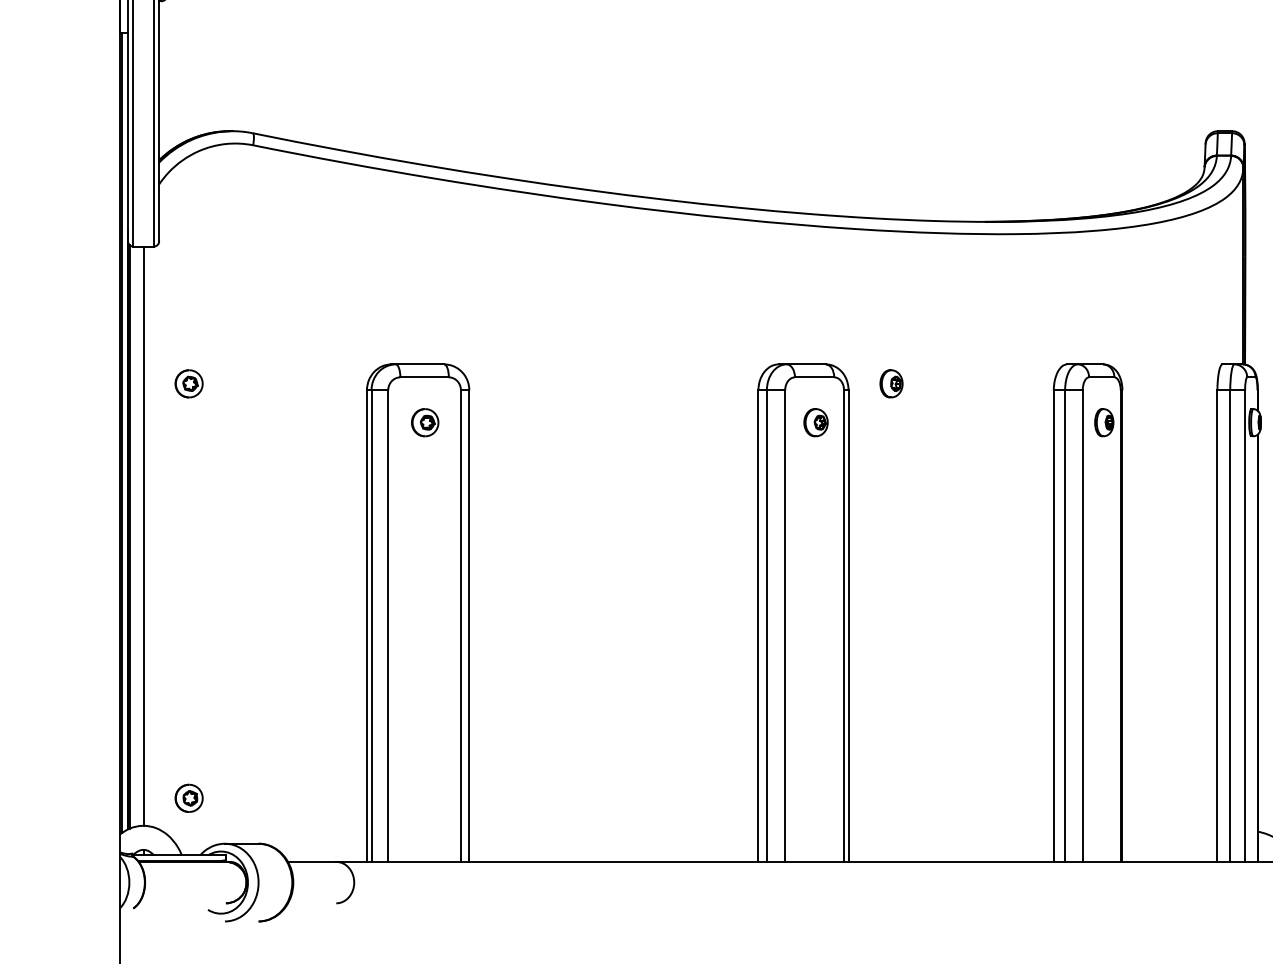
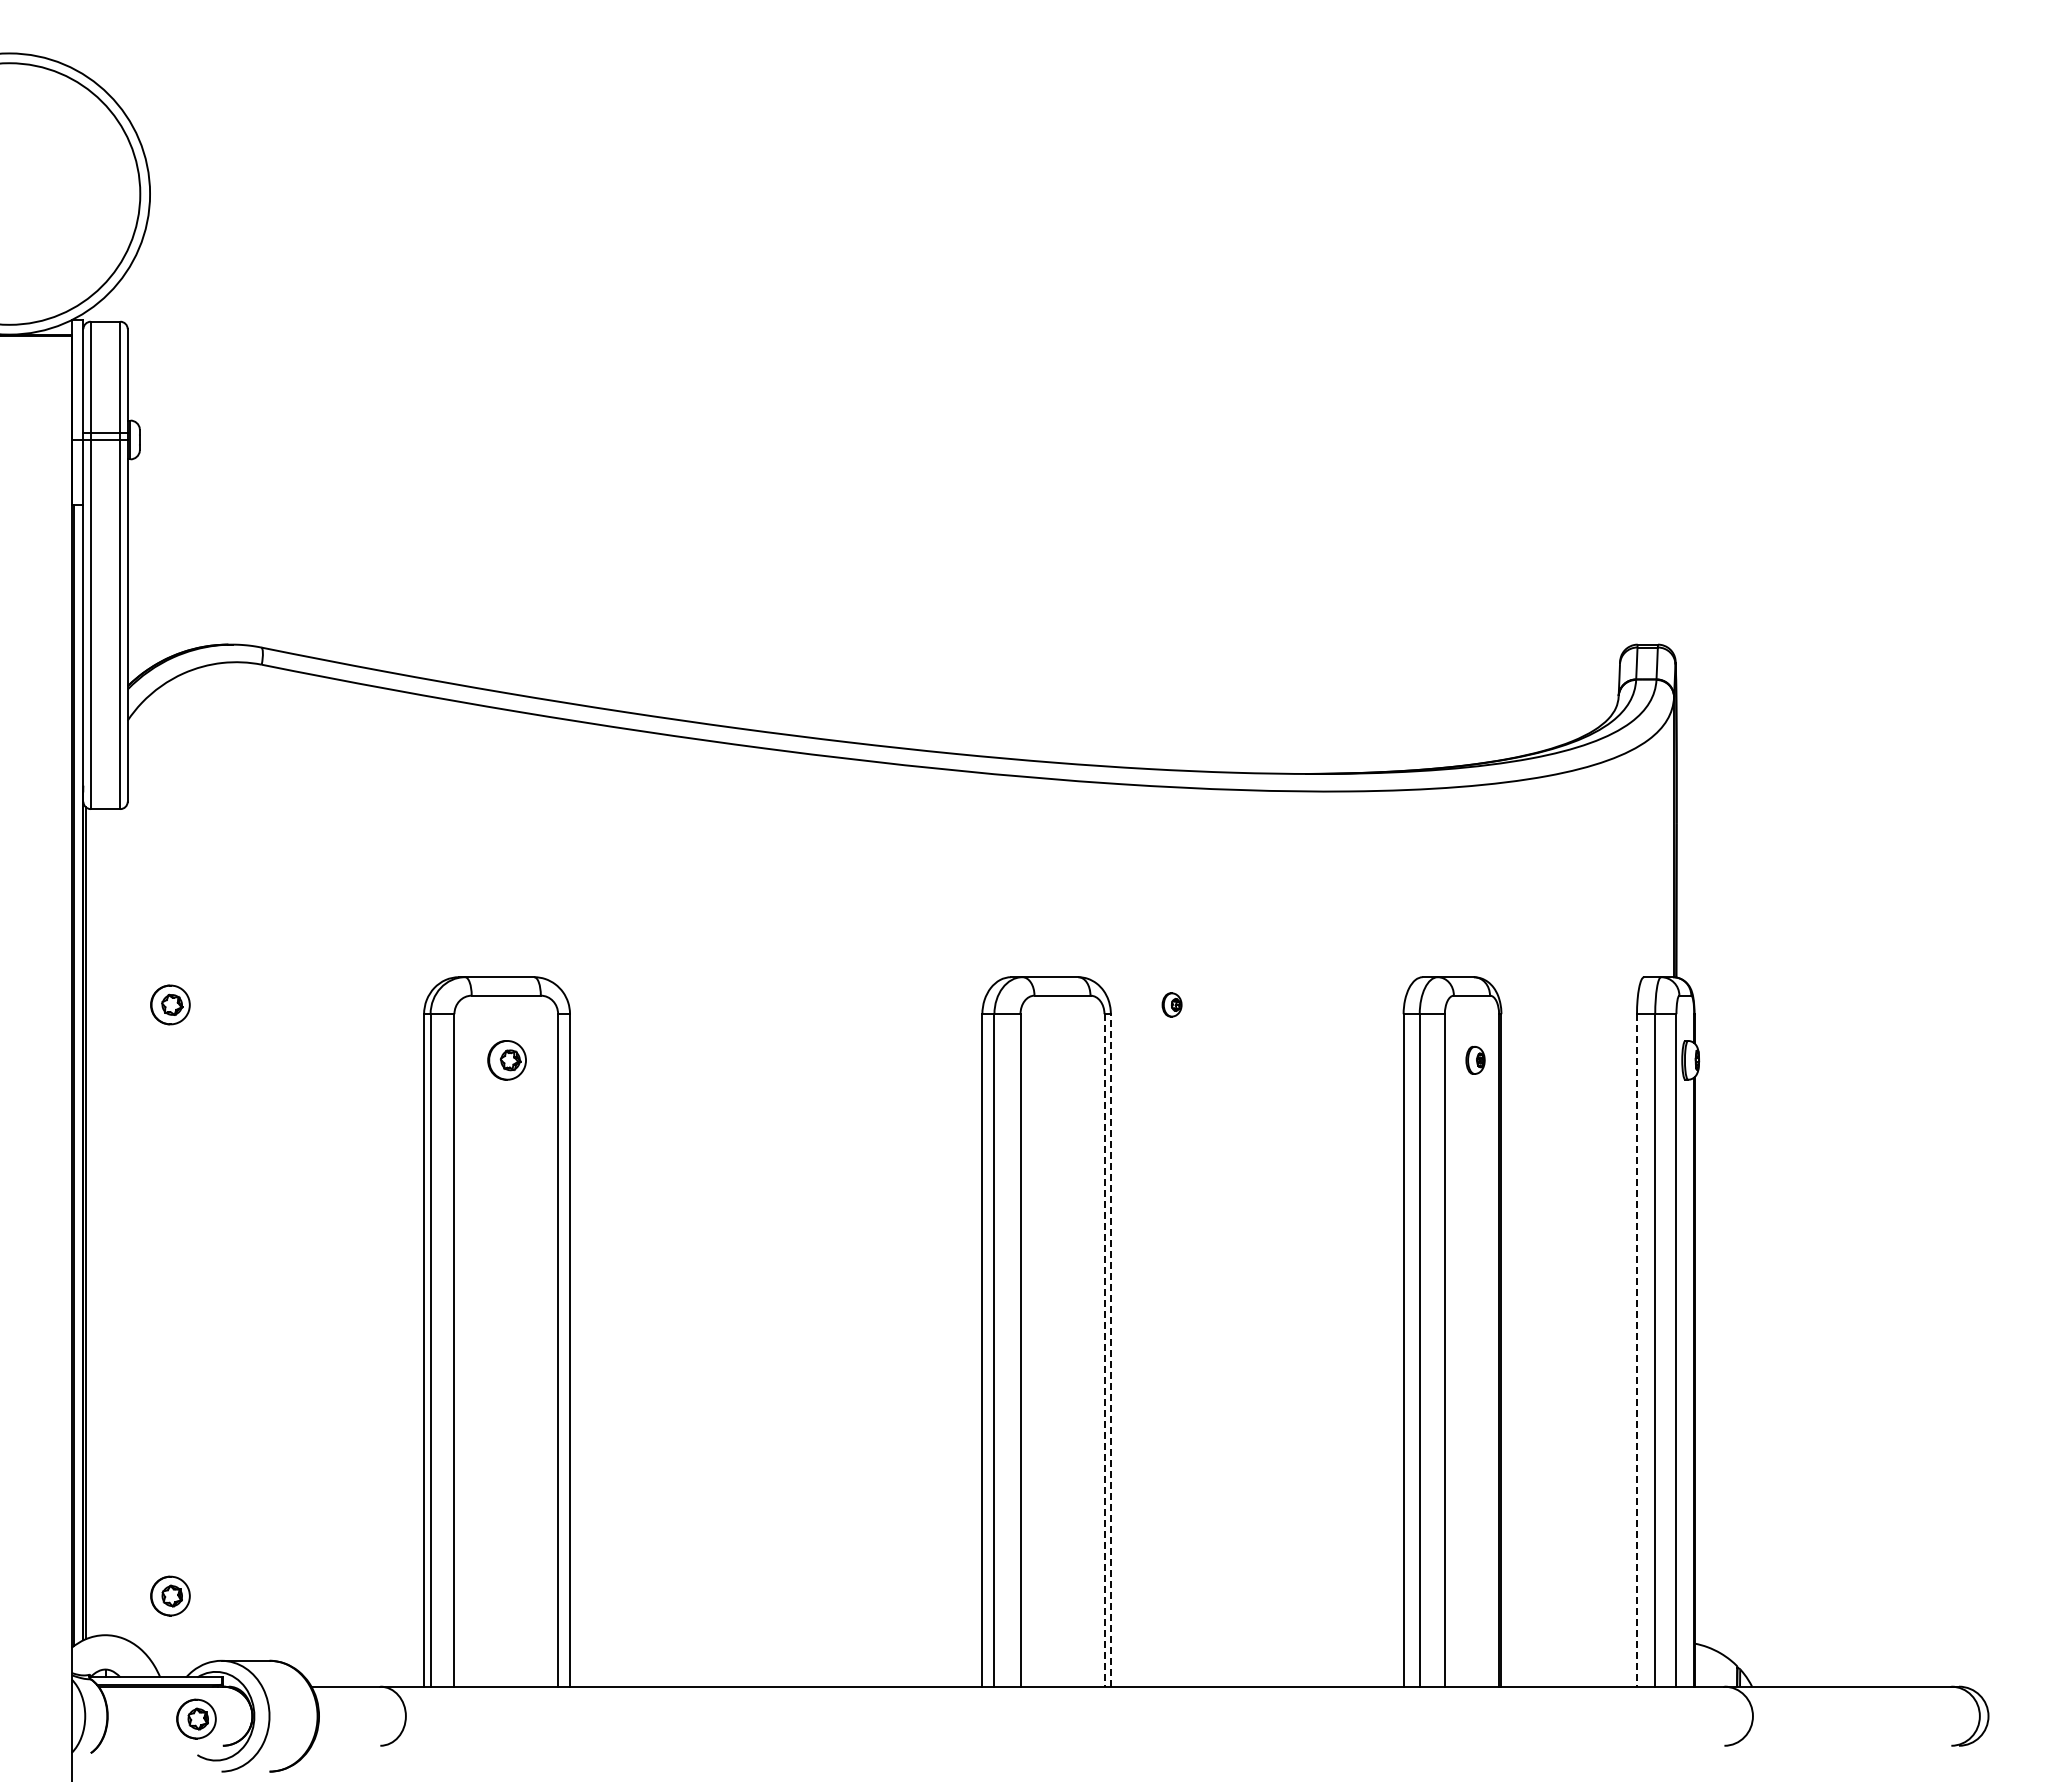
part: (891, 383) -> (1171, 1004), size x0.6
part: (816, 422) -> (1064, 1060), removed
part: (1104, 422) -> (1475, 1060), size x0.7
line: (143, 536) -> (105, 1222), removed
line: (848, 625) -> (1110, 1349), solid -> dashed
line: (844, 626) -> (1104, 1350), solid -> dashed
line: (1217, 626) -> (1637, 1350), solid -> dashed
part: (207, 884) -> (196, 1718), added

